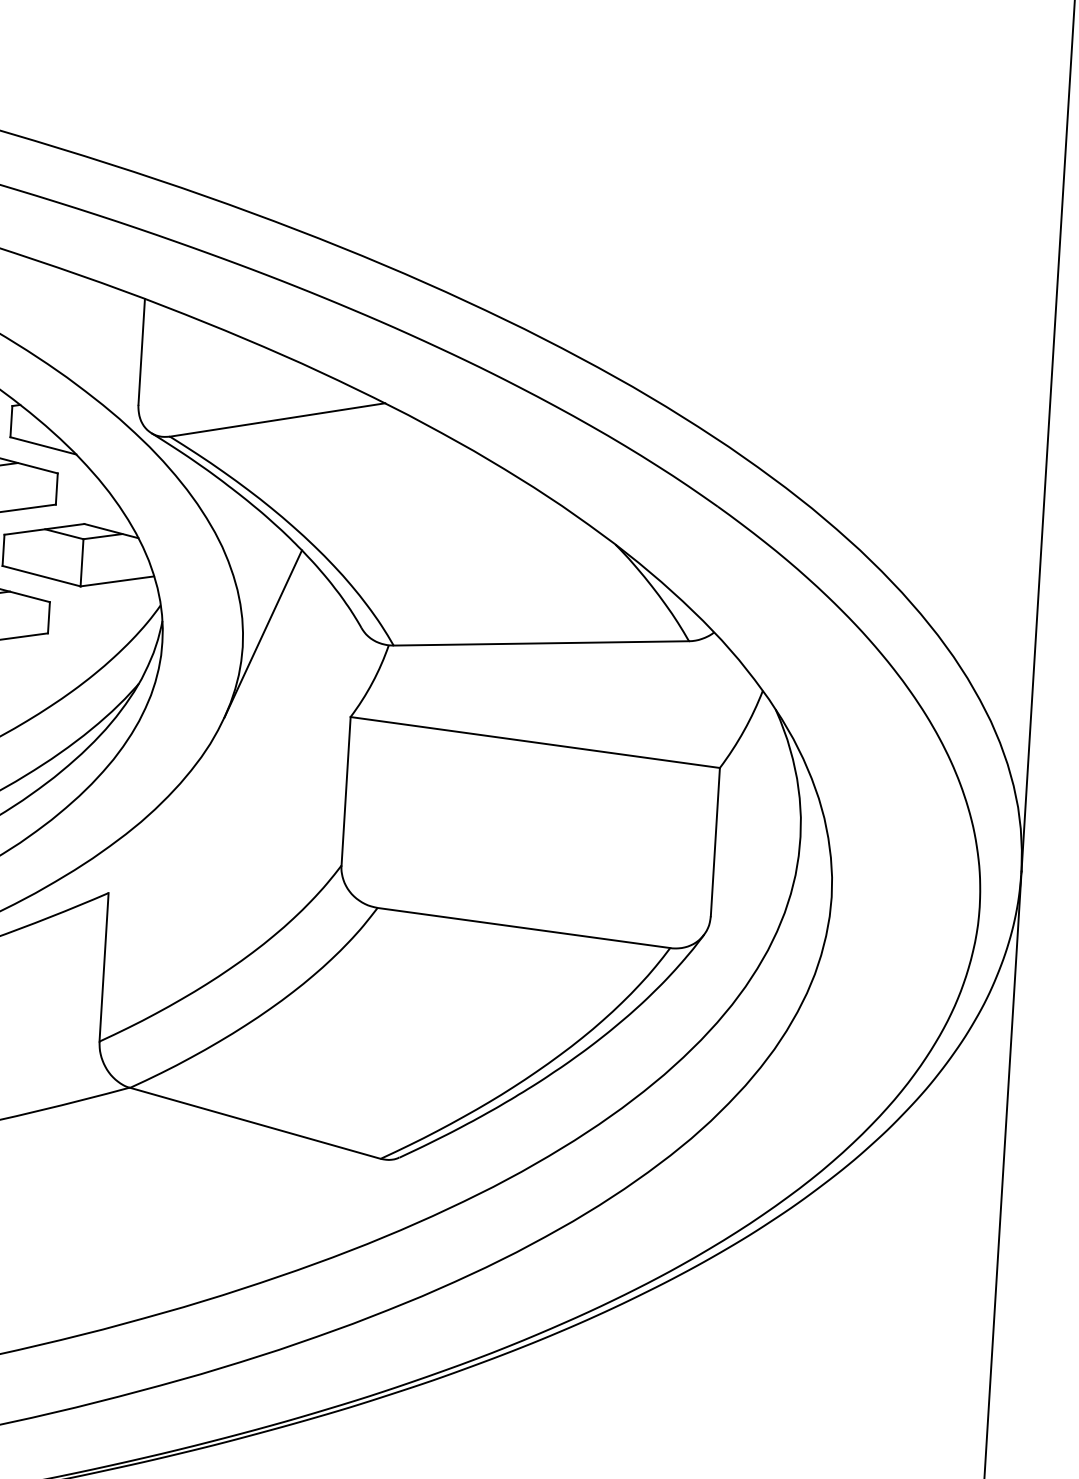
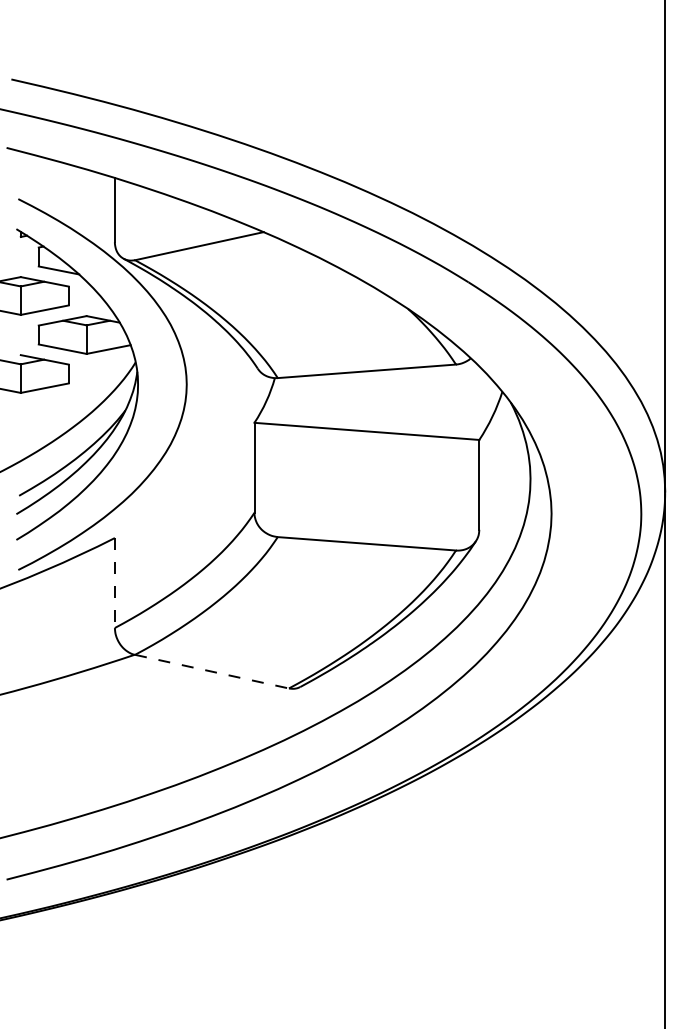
line: (263, 633) -> (198, 375), removed
line: (103, 968) -> (114, 583), solid -> dashed
line: (256, 1123) -> (212, 671), solid -> dashed

